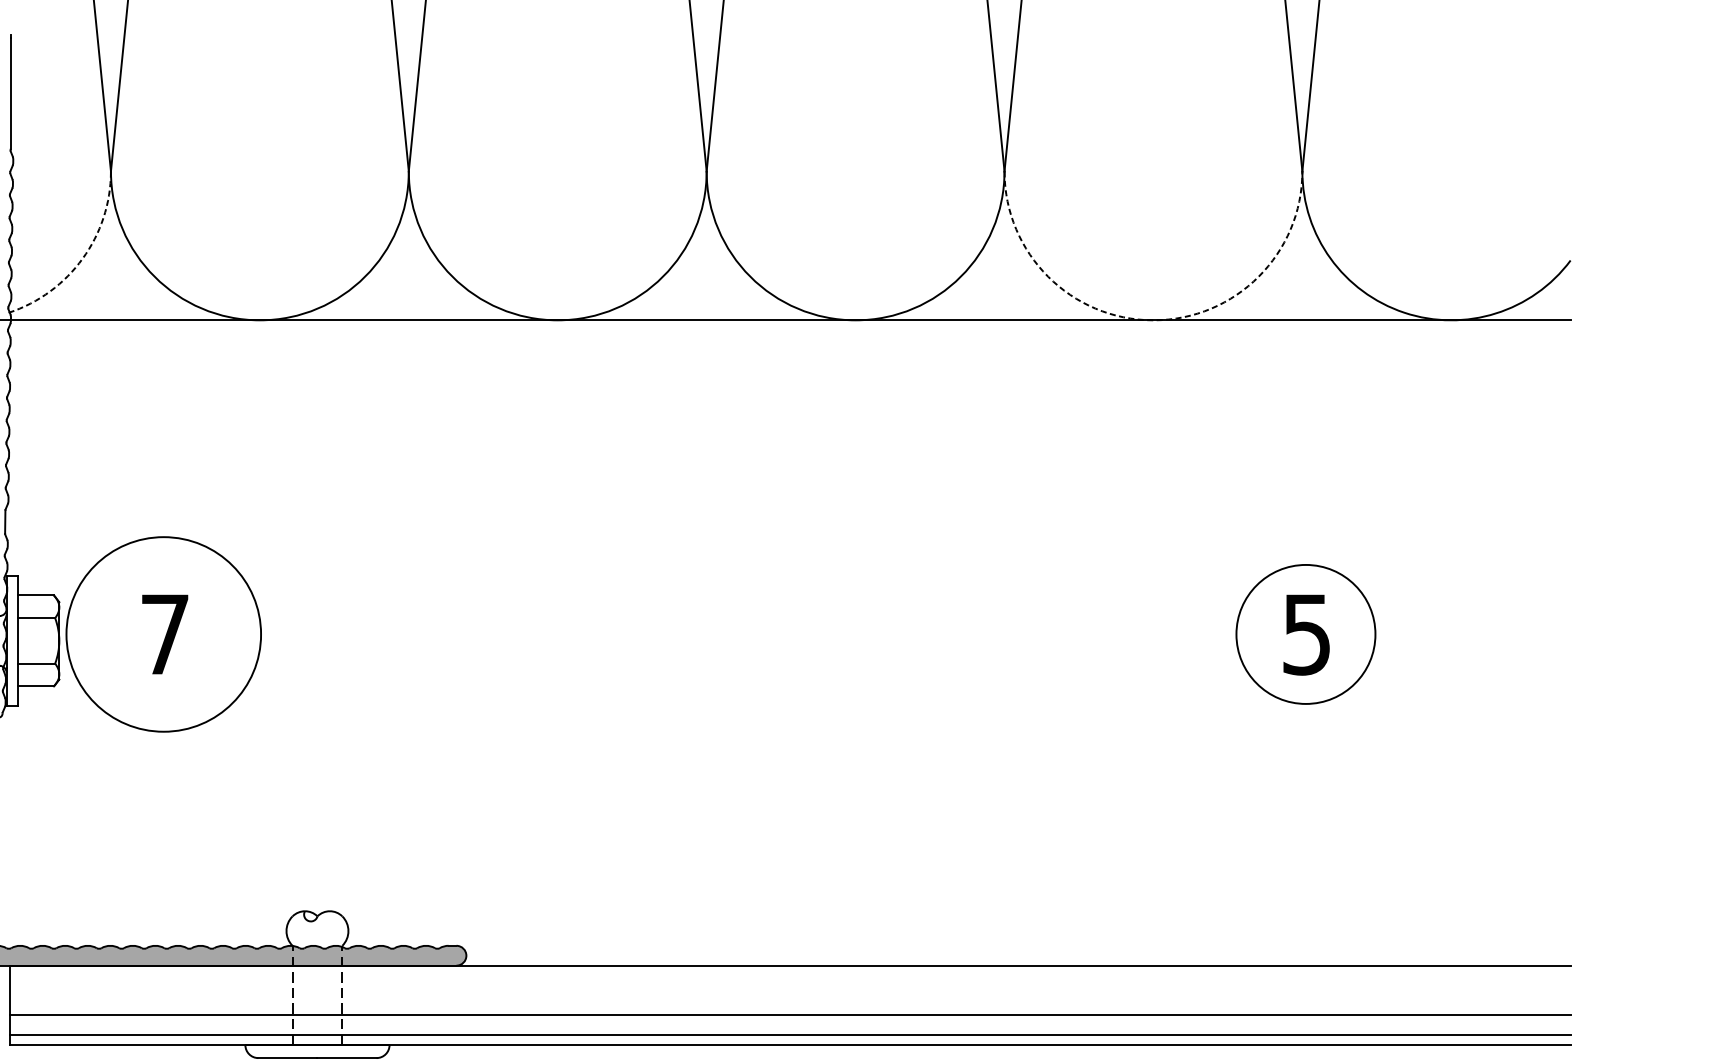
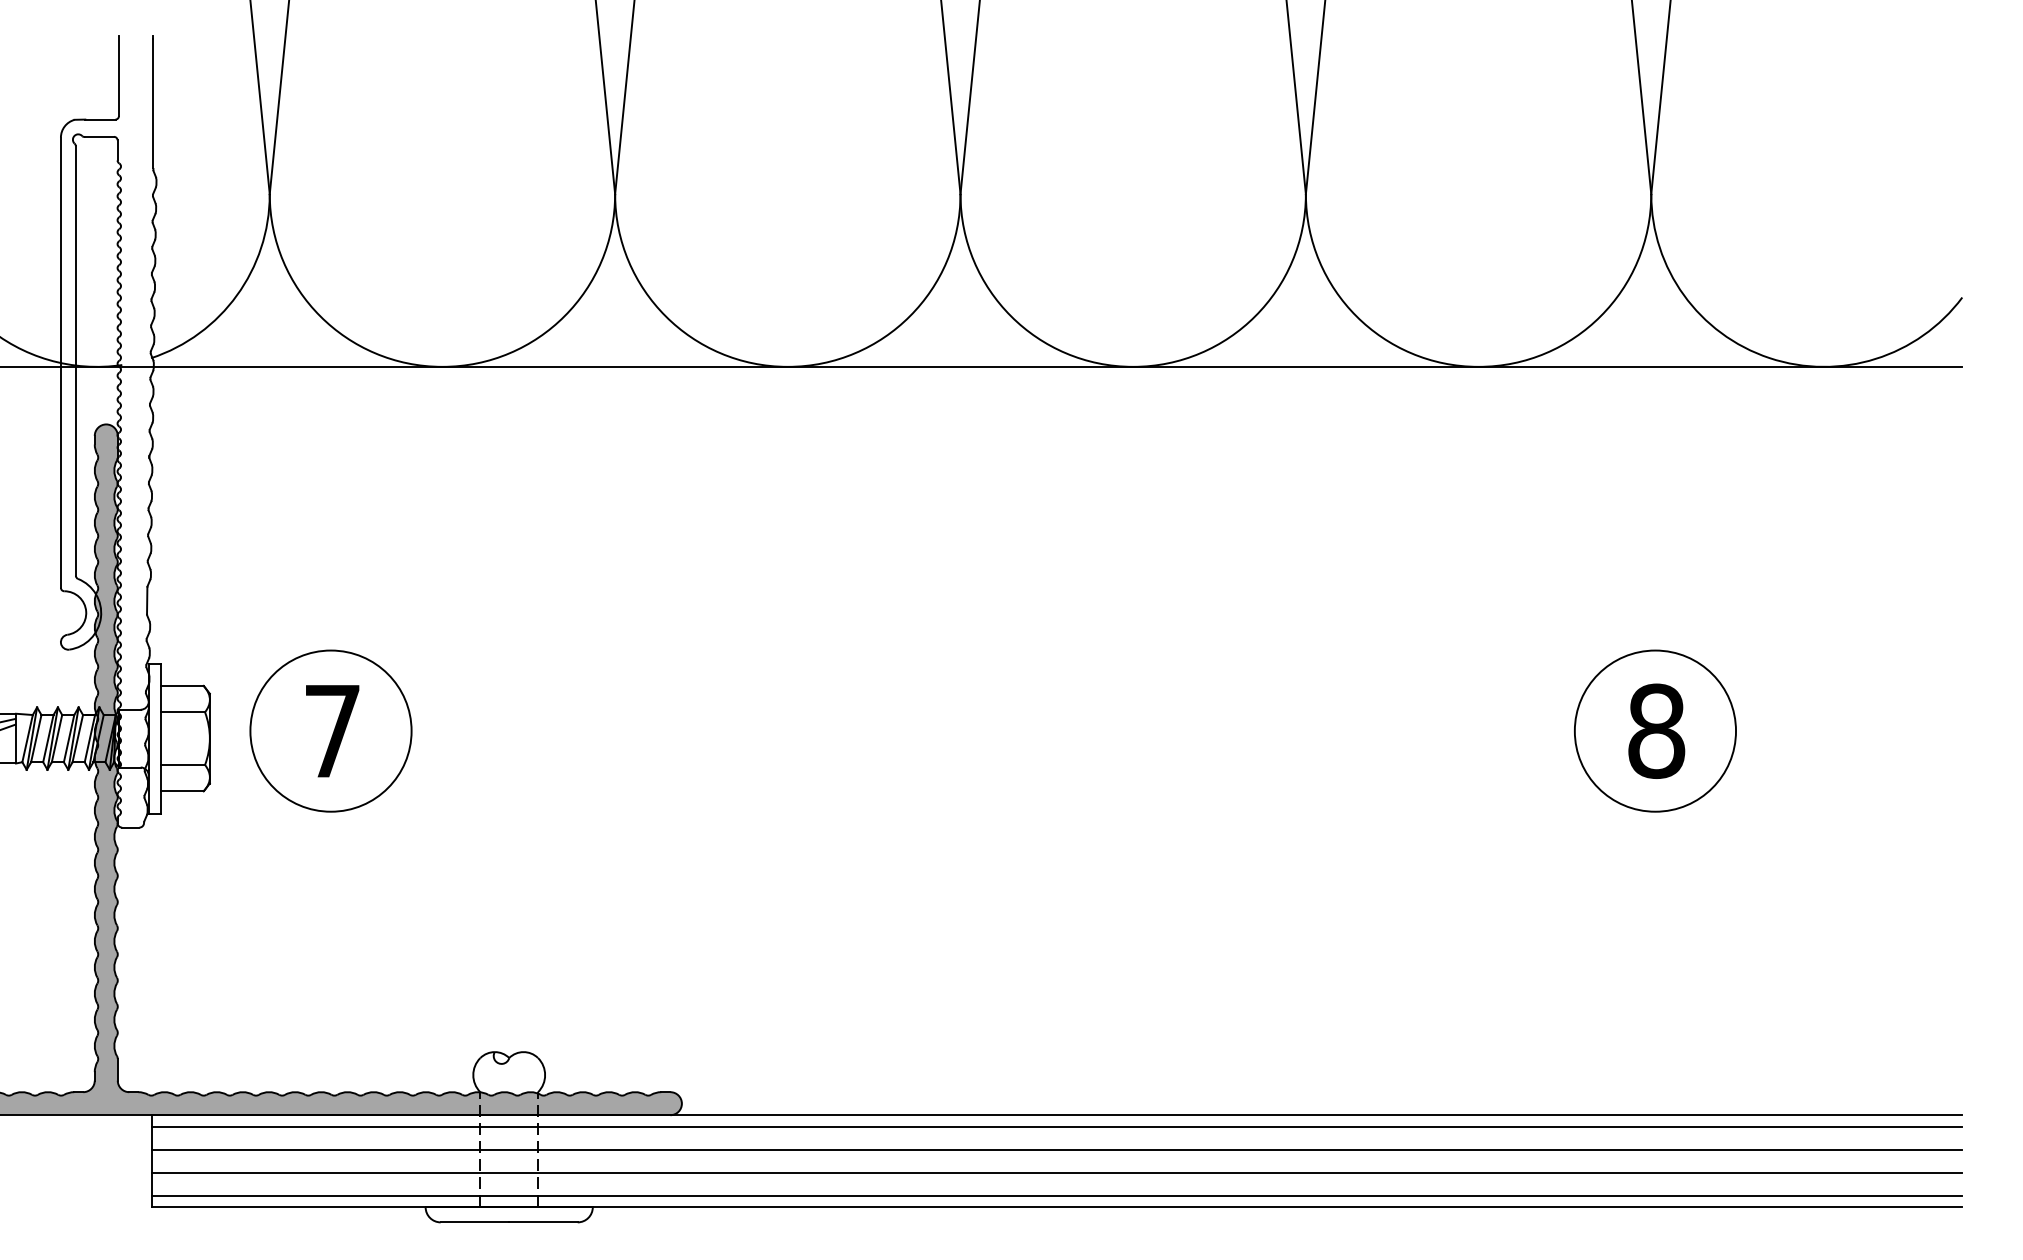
arc: (82, 258) -> (236, 295), dashed -> solid
arc: (1153, 319) -> (1478, 366), dashed -> solid
circle: (163, 633) -> (330, 730), size x0.71
text: (1306, 633) -> (1656, 730), 5 -> 8
line: (790, 975) -> (1057, 1126), added
line: (790, 995) -> (1057, 1149), added

